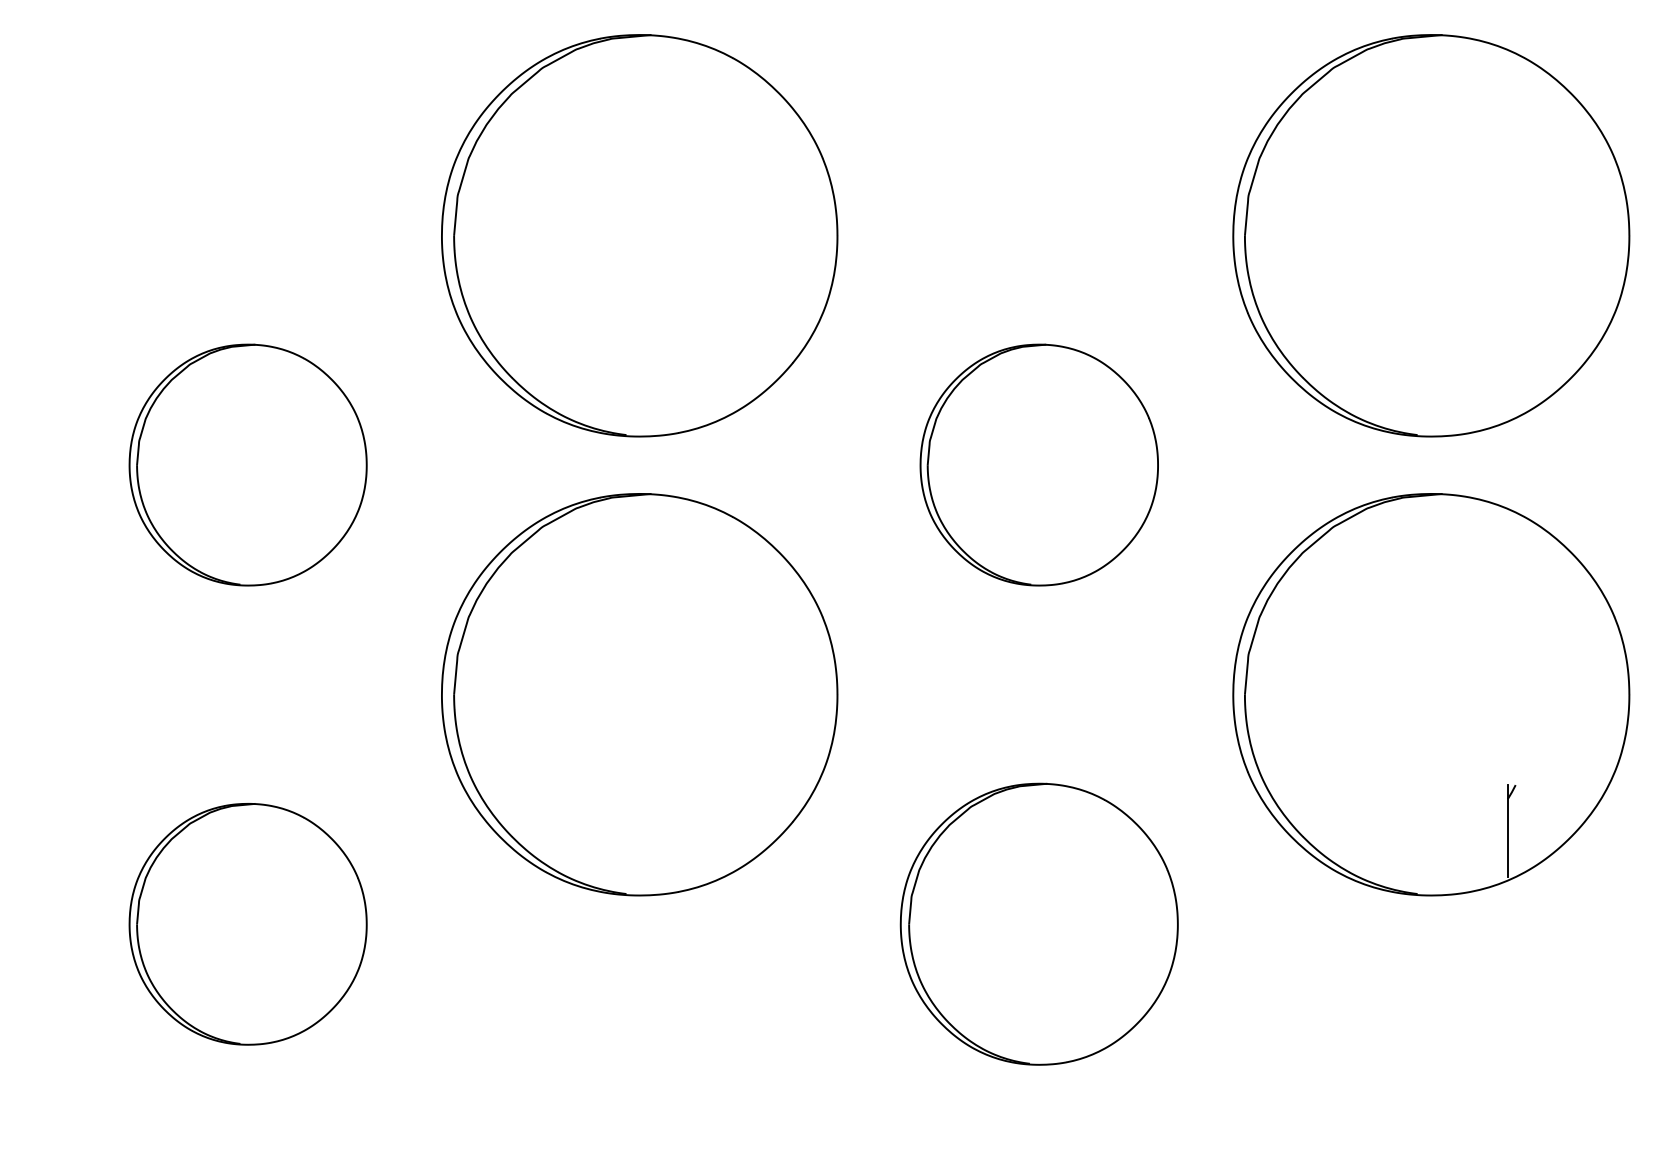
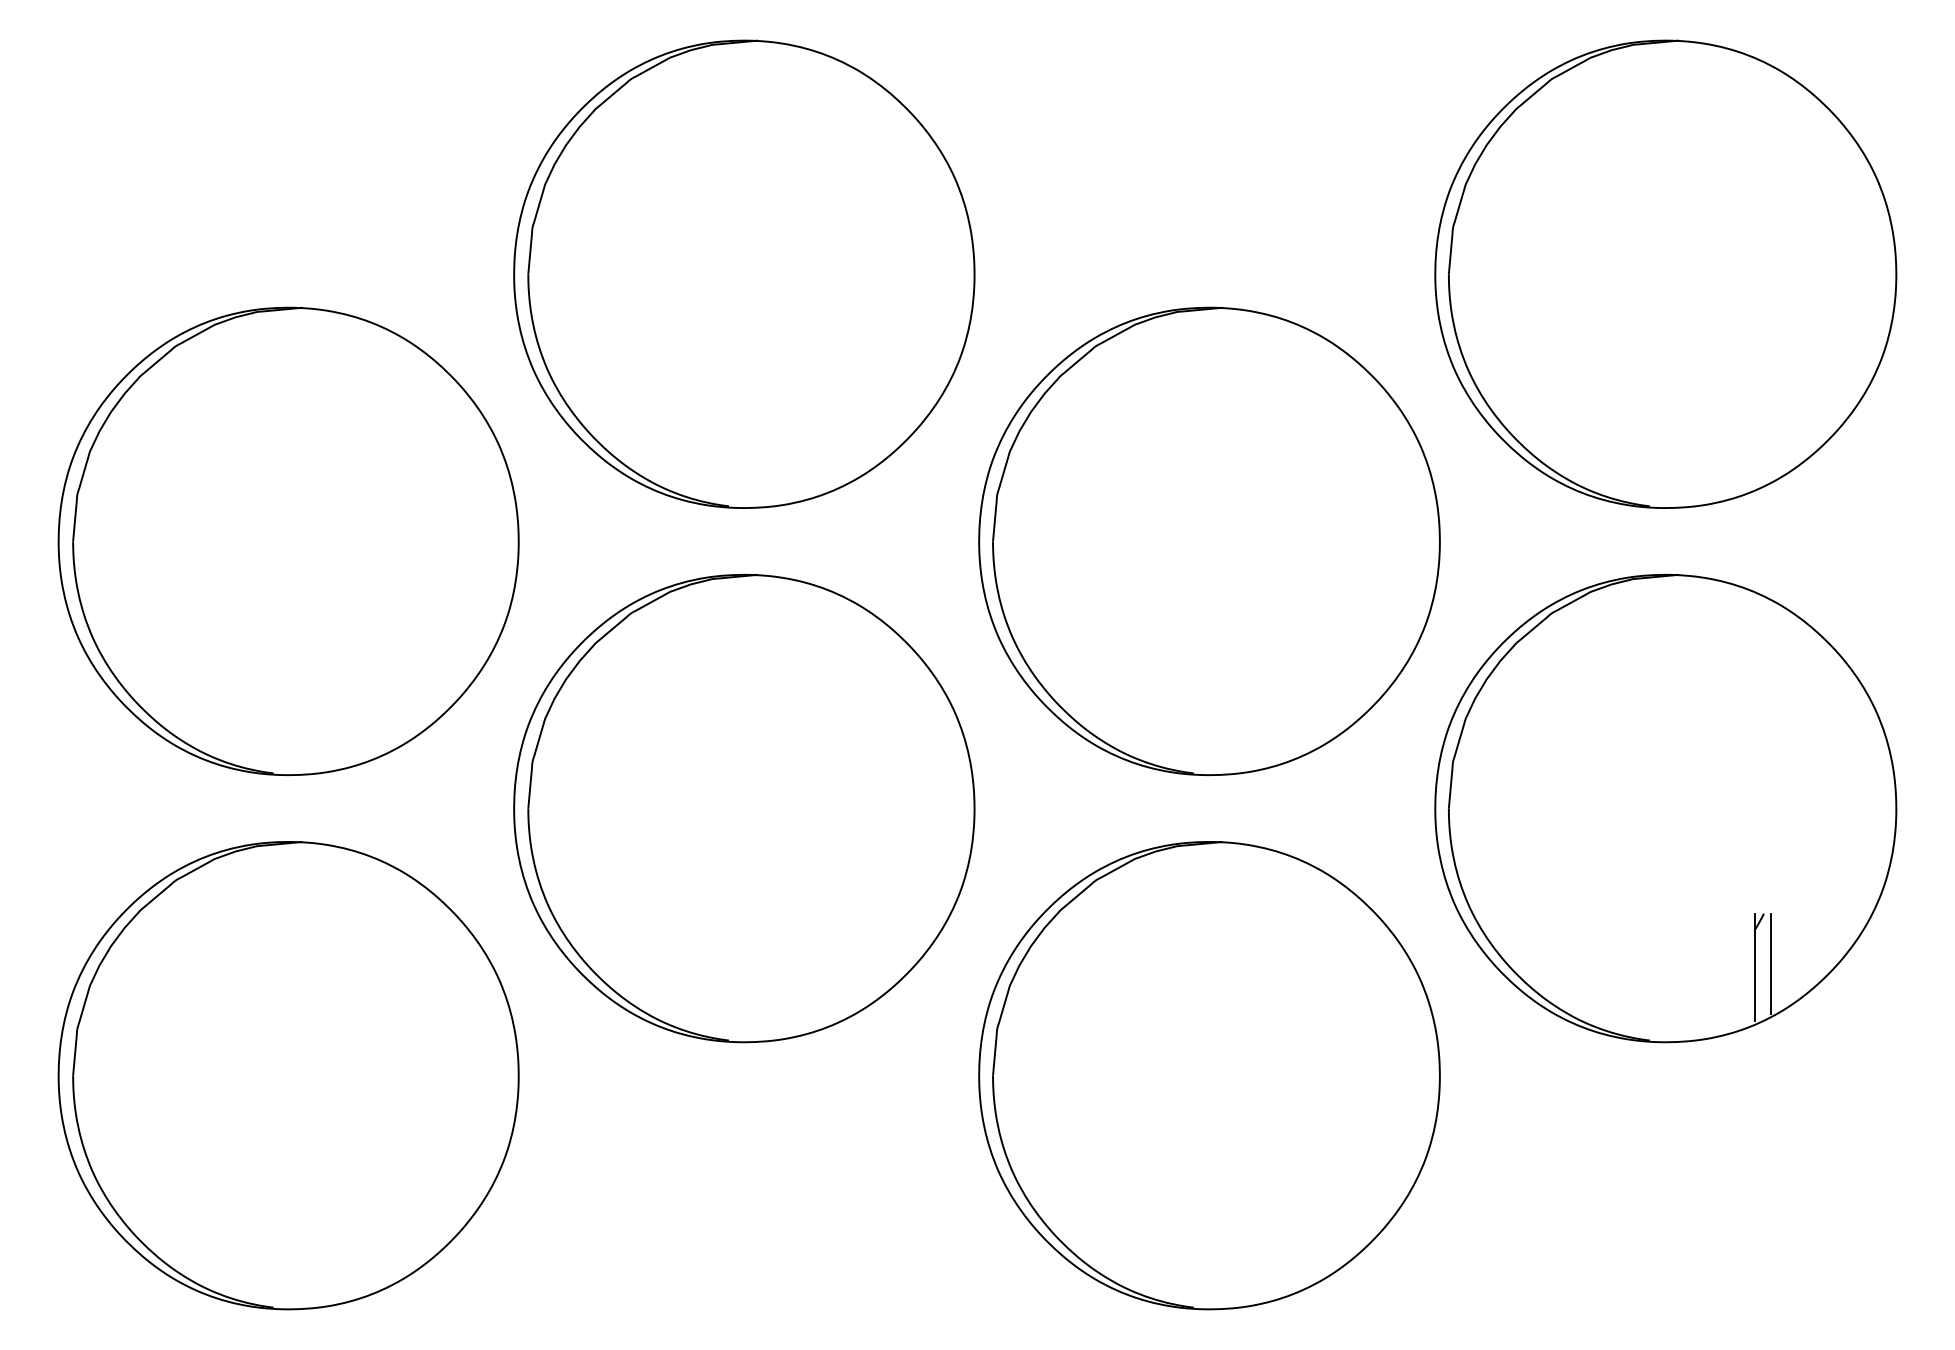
part: (248, 464) -> (288, 540), size x1.67
part: (1039, 464) -> (1209, 540), size x1.67
line: (1522, 827) -> (1771, 963), added
part: (248, 924) -> (288, 1075), size x1.67
part: (1039, 924) -> (1209, 1075), size x1.43

